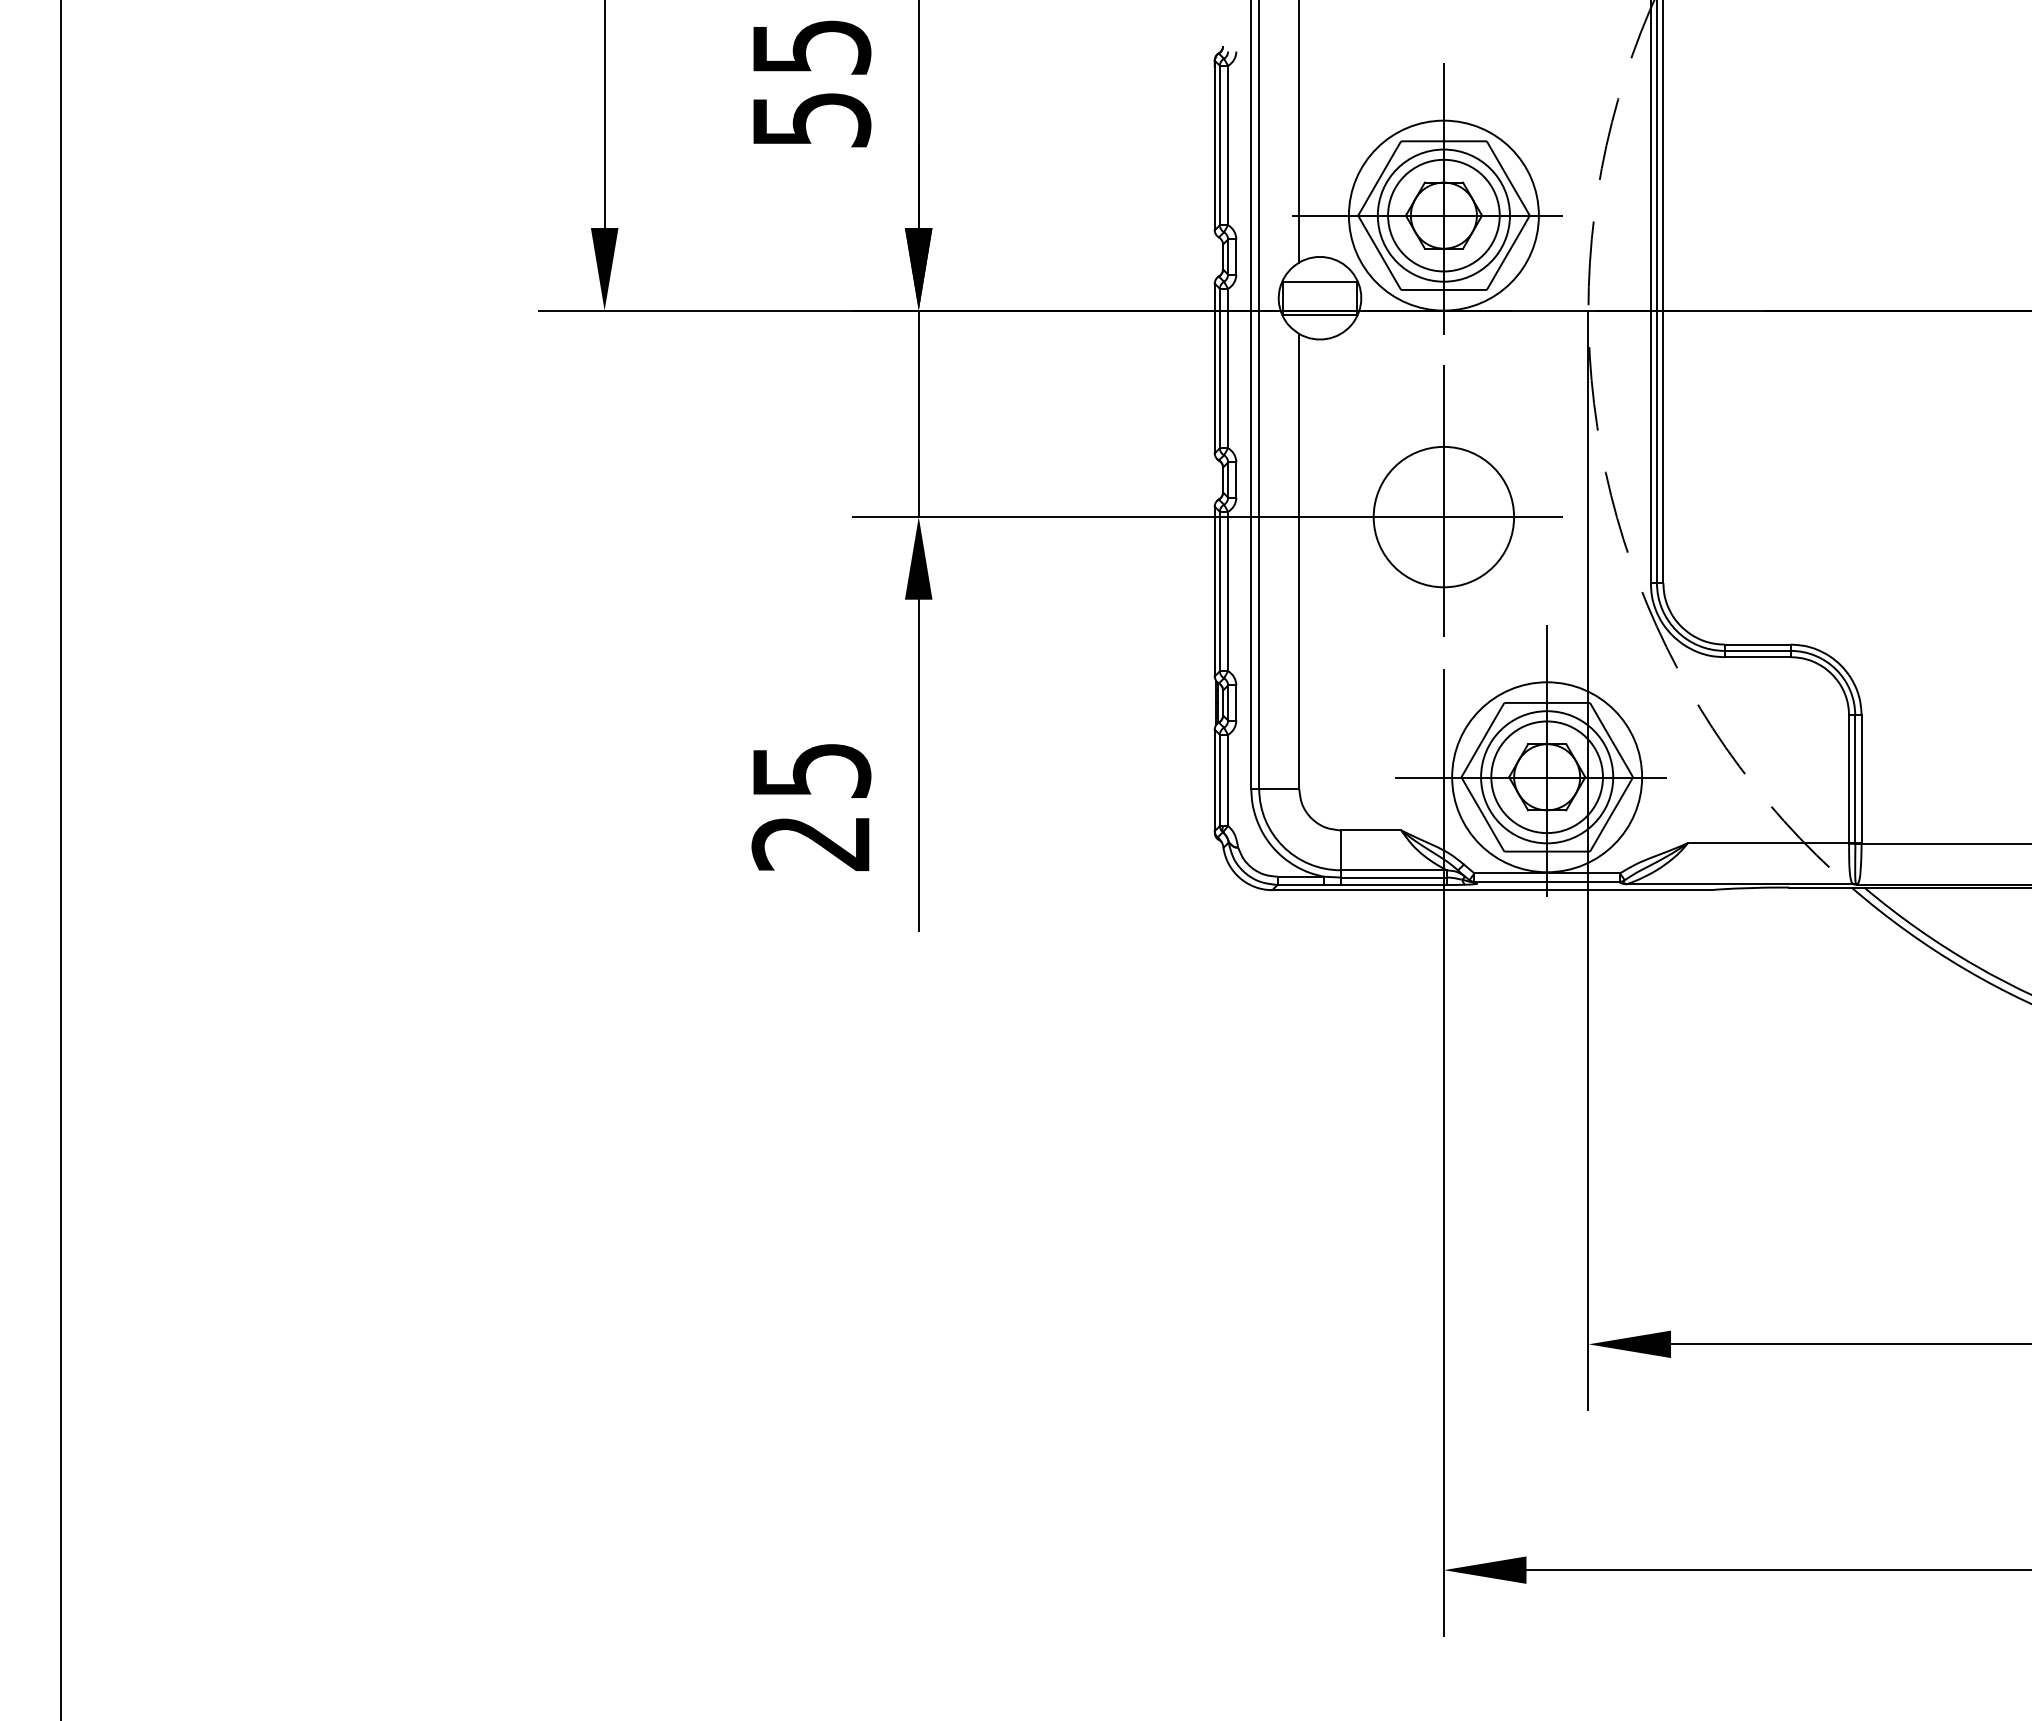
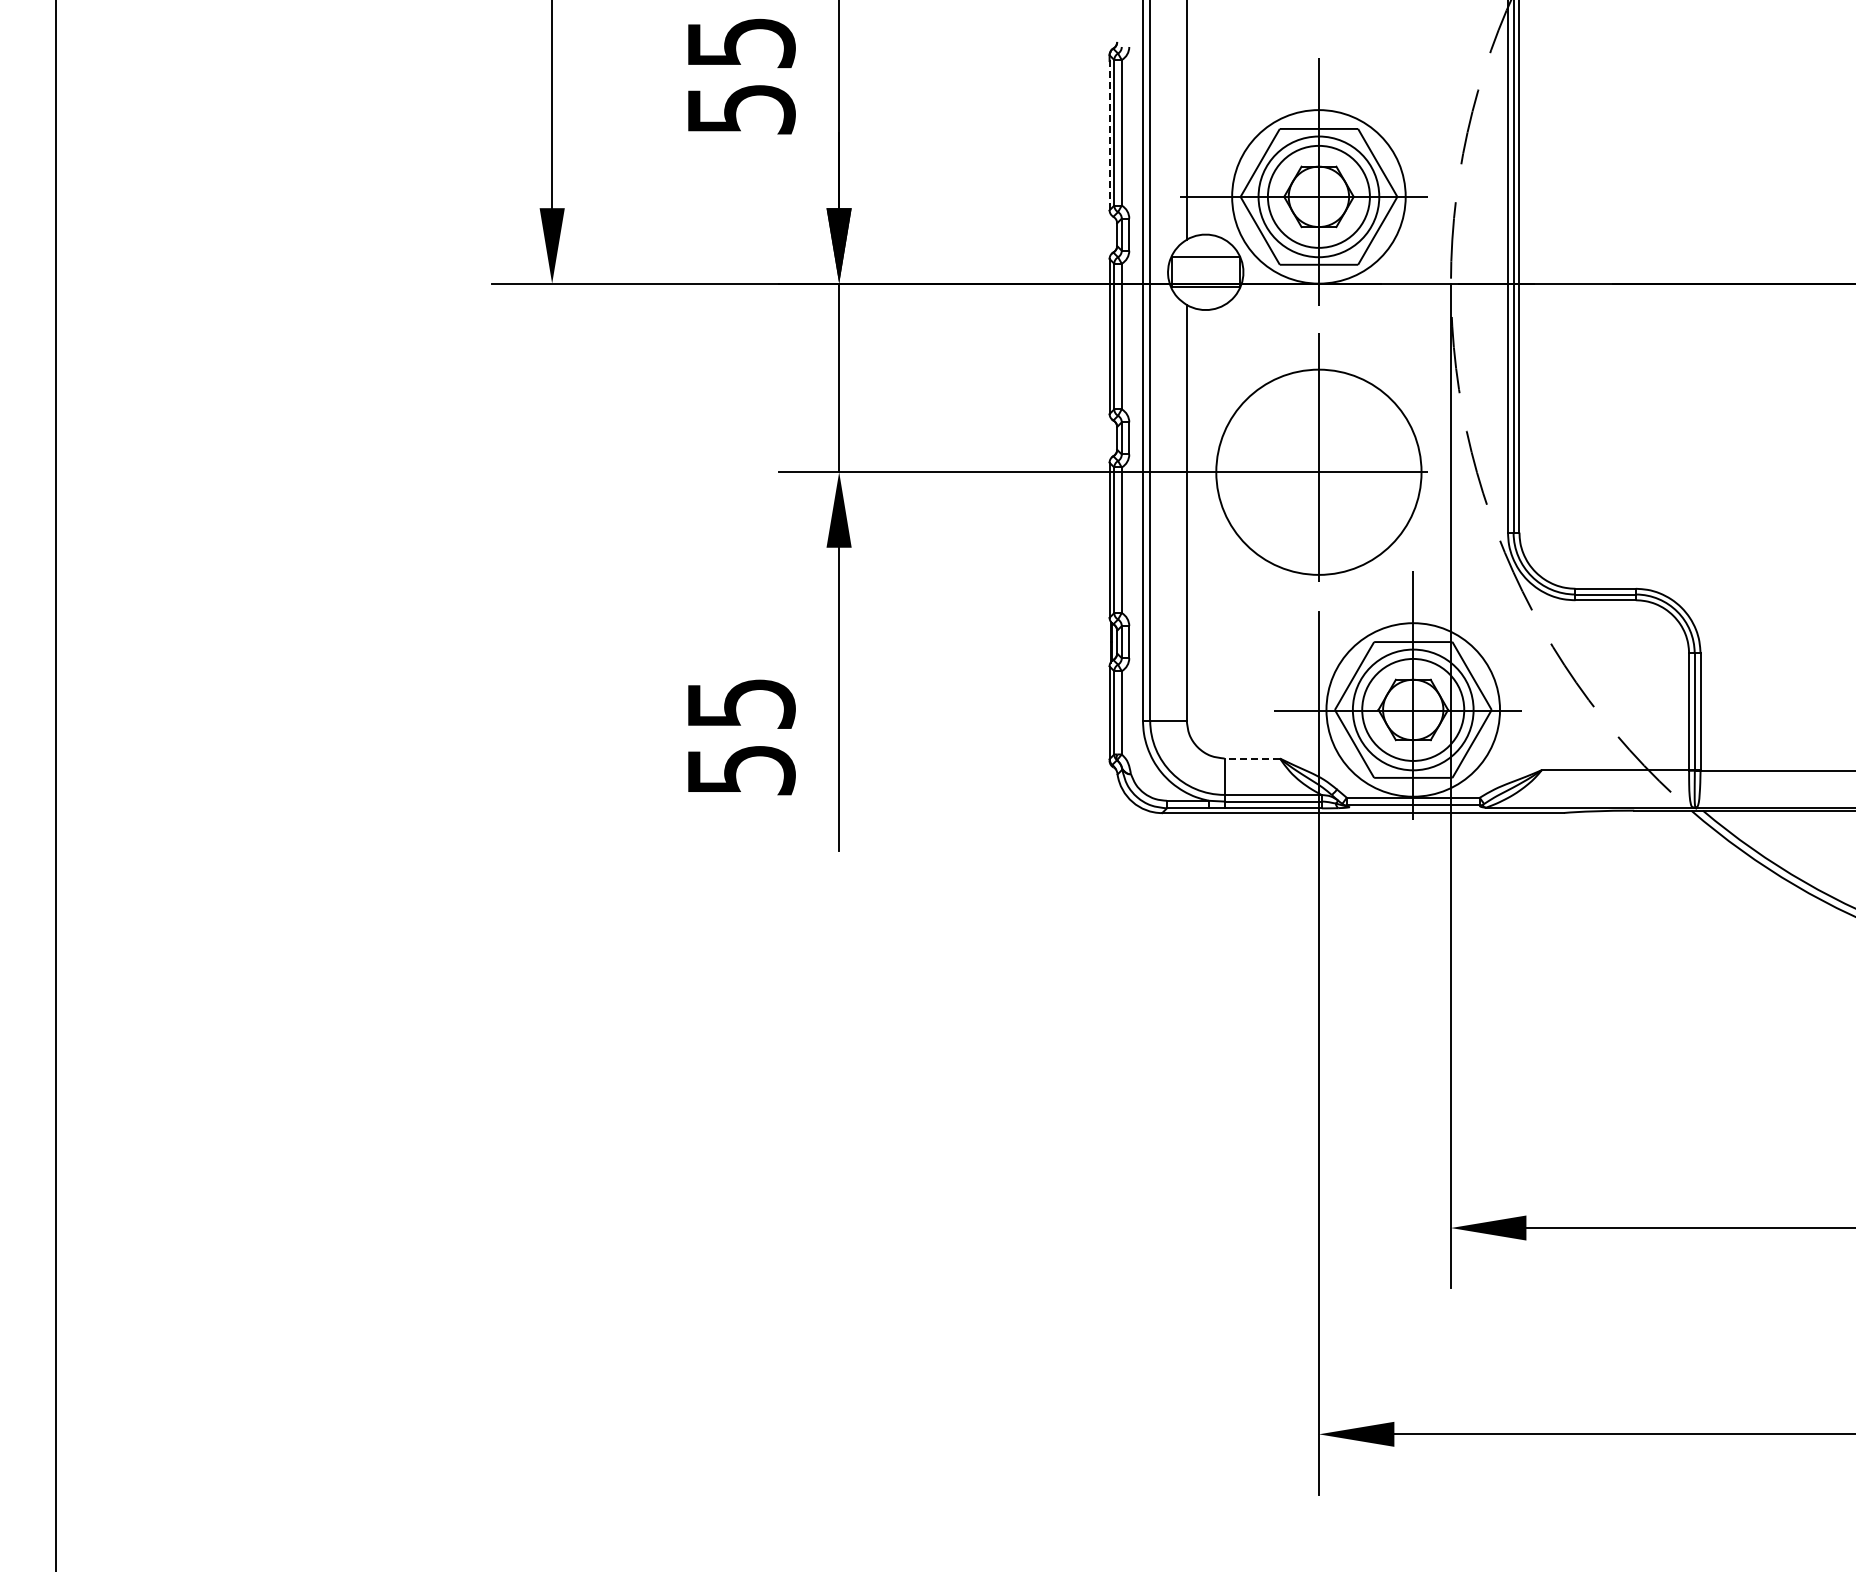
line: (1214, 145) -> (1109, 132), solid -> dashed
circle: (1443, 517) -> (1318, 472), size x1.6
line: (1371, 830) -> (1252, 758), solid -> dashed
text: (810, 843) -> (740, 770), 25 -> 55

